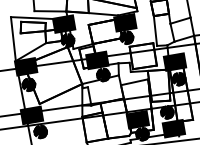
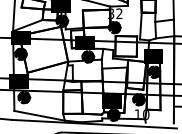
fill: (125, 22) -> (115, 13), removed
fill: (174, 128) -> (142, 114), removed

